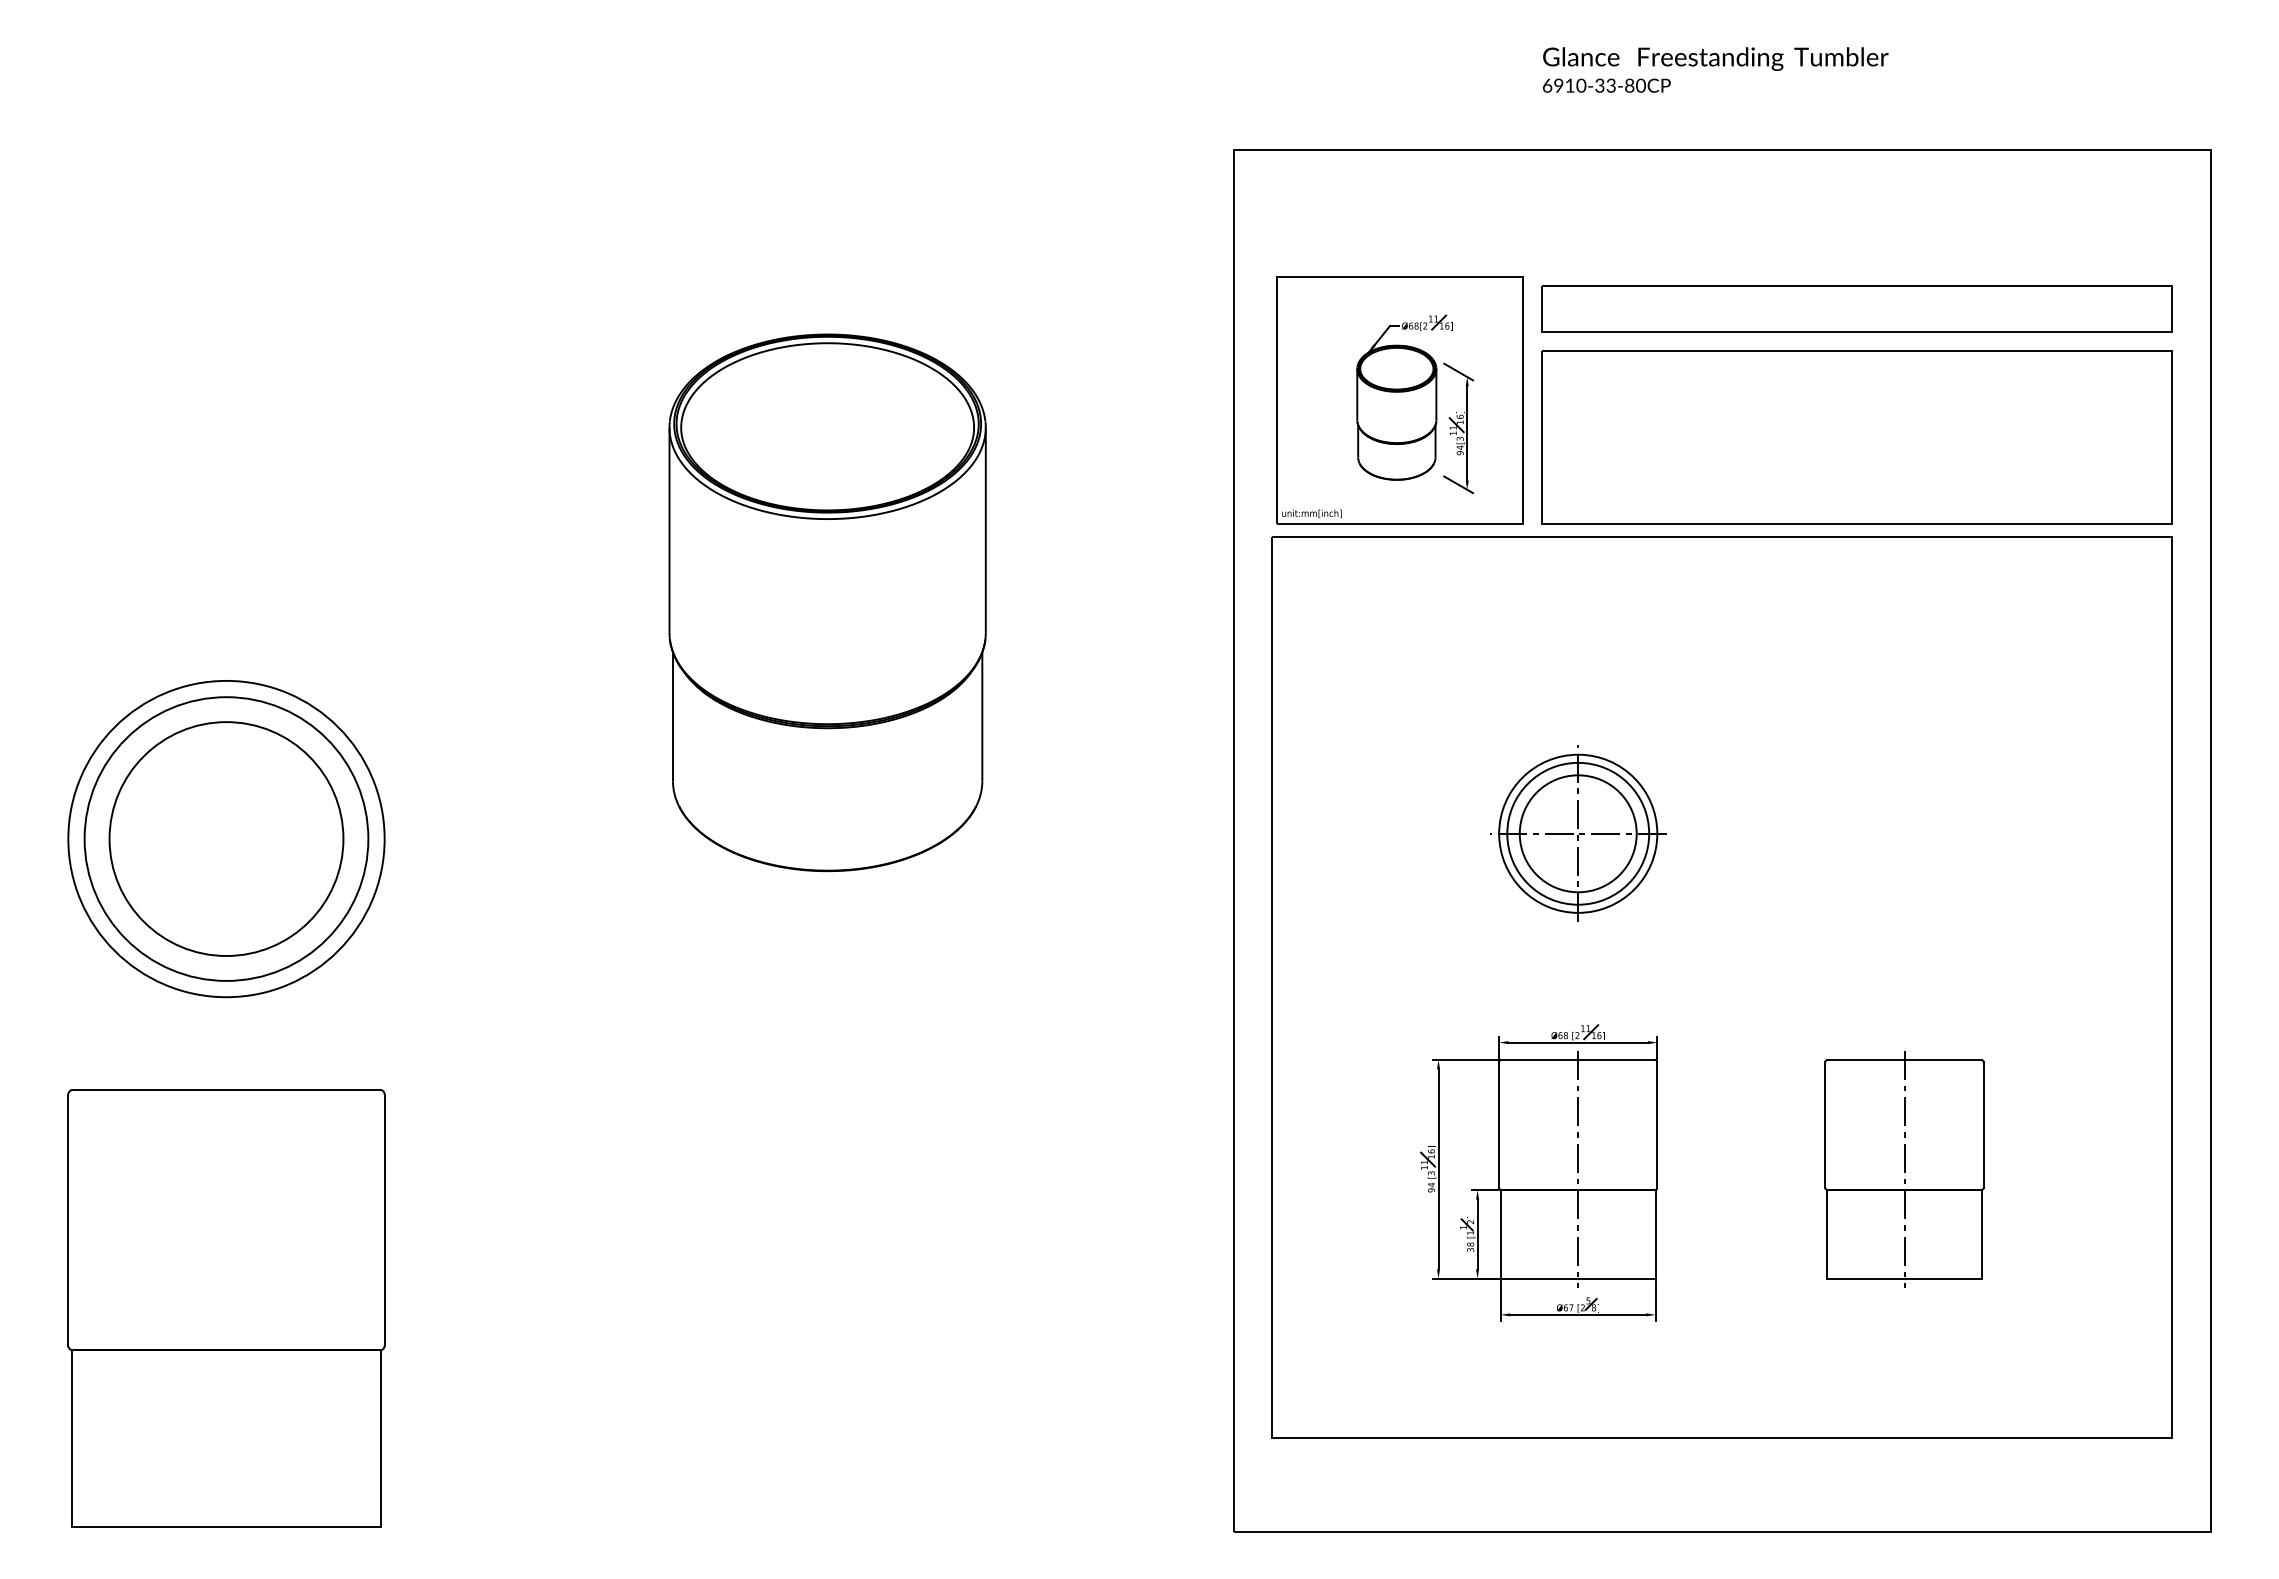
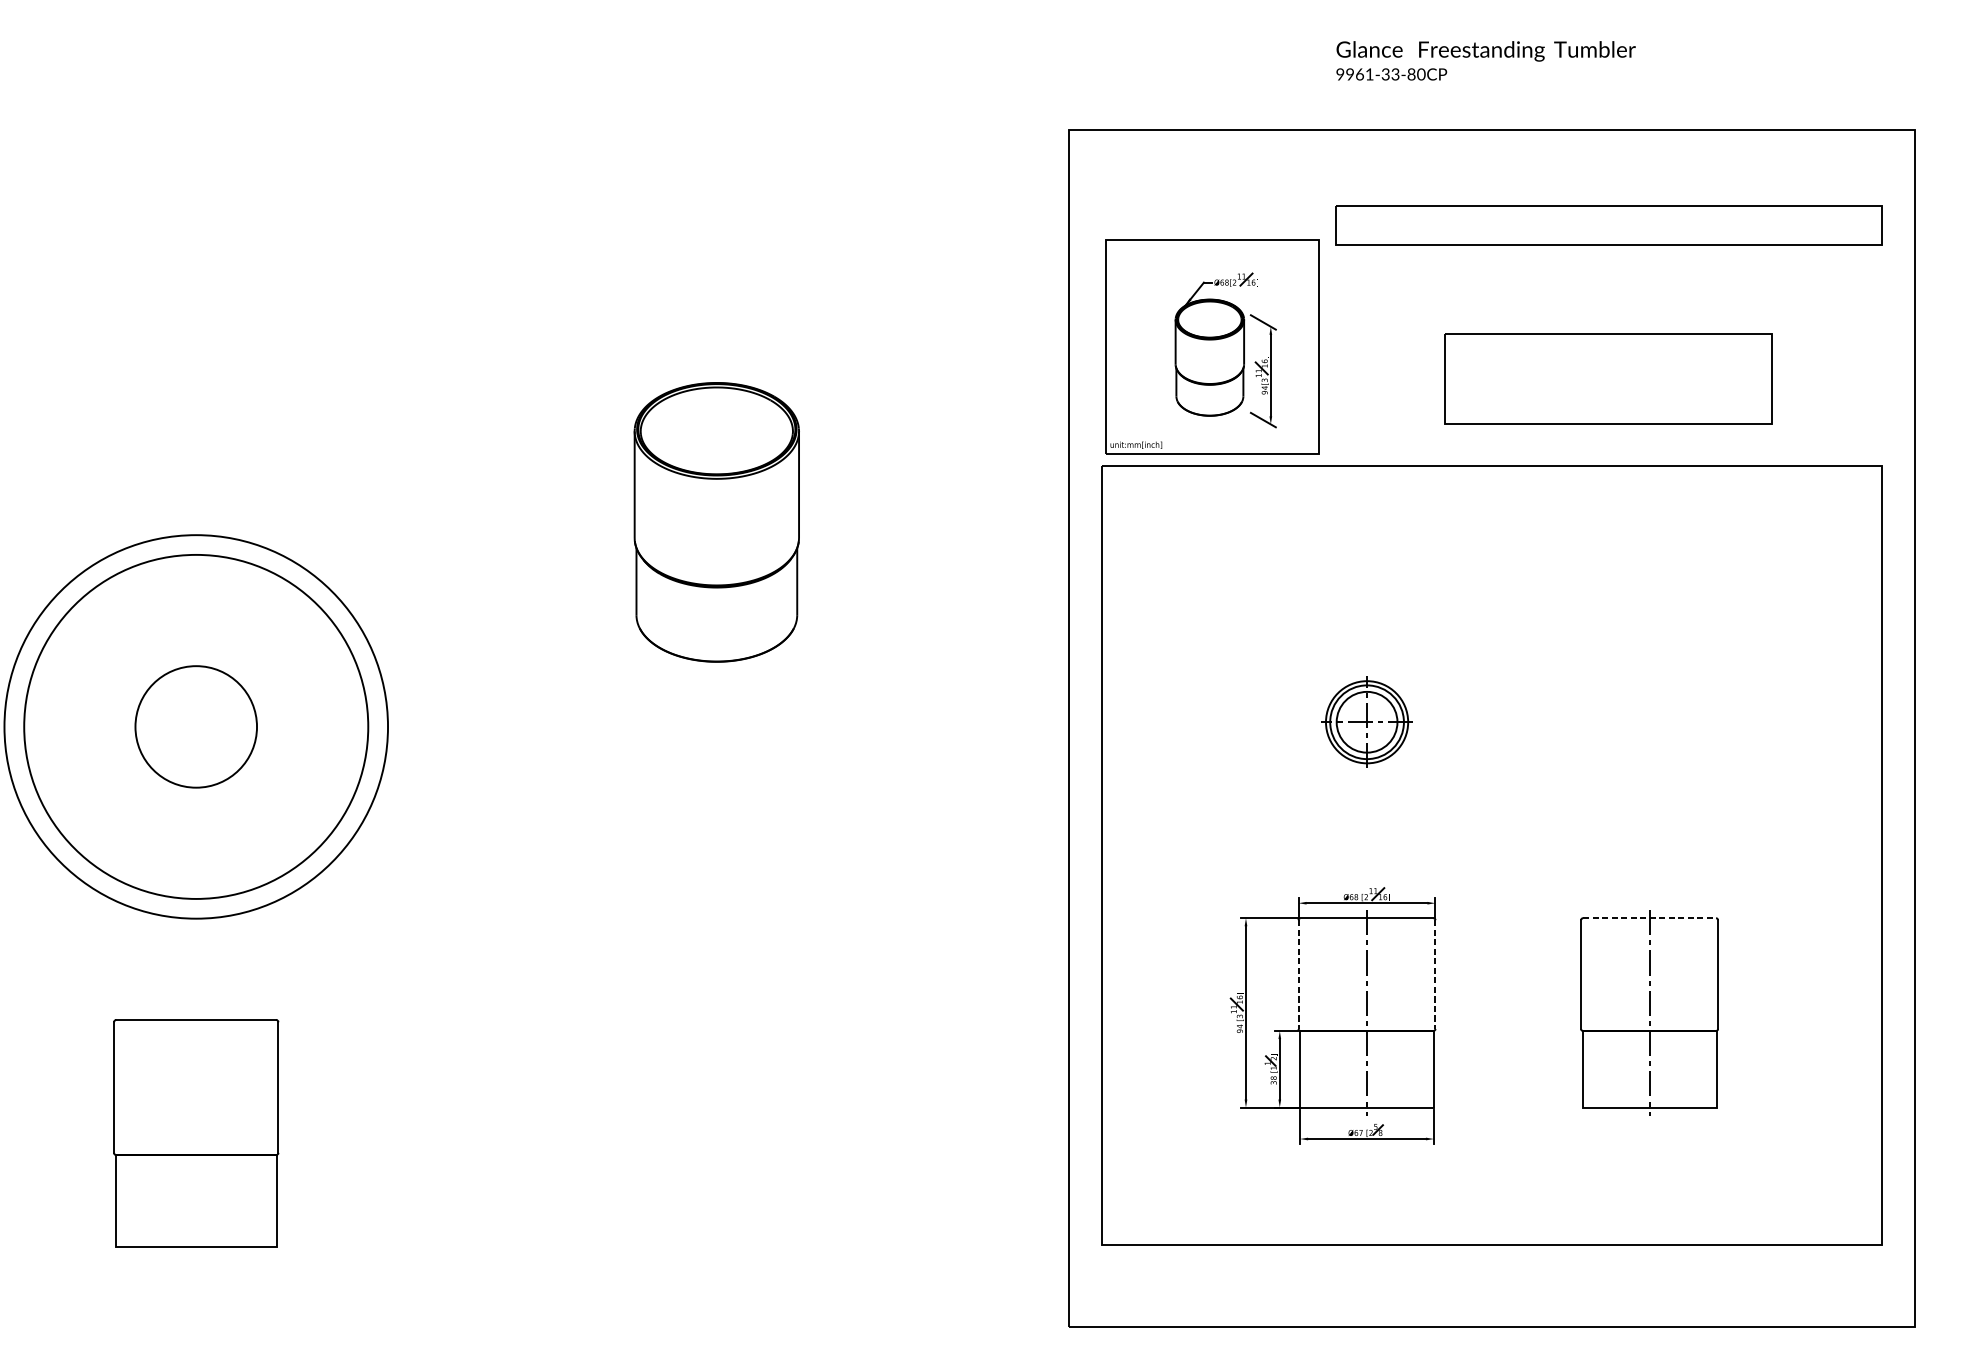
text: (1564, 85) -> (1355, 74), 6910-33-80CP -> 9961-33-80CP
part: (1856, 308) -> (1607, 224), moved
part: (1856, 437) -> (1607, 379), size x0.6
part: (827, 602) -> (716, 522), size x0.6
part: (1578, 833) -> (1367, 722), size x0.6
circle: (226, 838) -> (196, 726), size x1.4
circle: (226, 838) -> (196, 726), size x1.4
circle: (226, 839) -> (196, 727), size x0.6
line: (1904, 1059) -> (1649, 917), solid -> dashed
line: (1499, 1125) -> (1298, 975), solid -> dashed
line: (1657, 1125) -> (1435, 975), solid -> dashed
part: (226, 1308) -> (196, 1133), size x0.6

